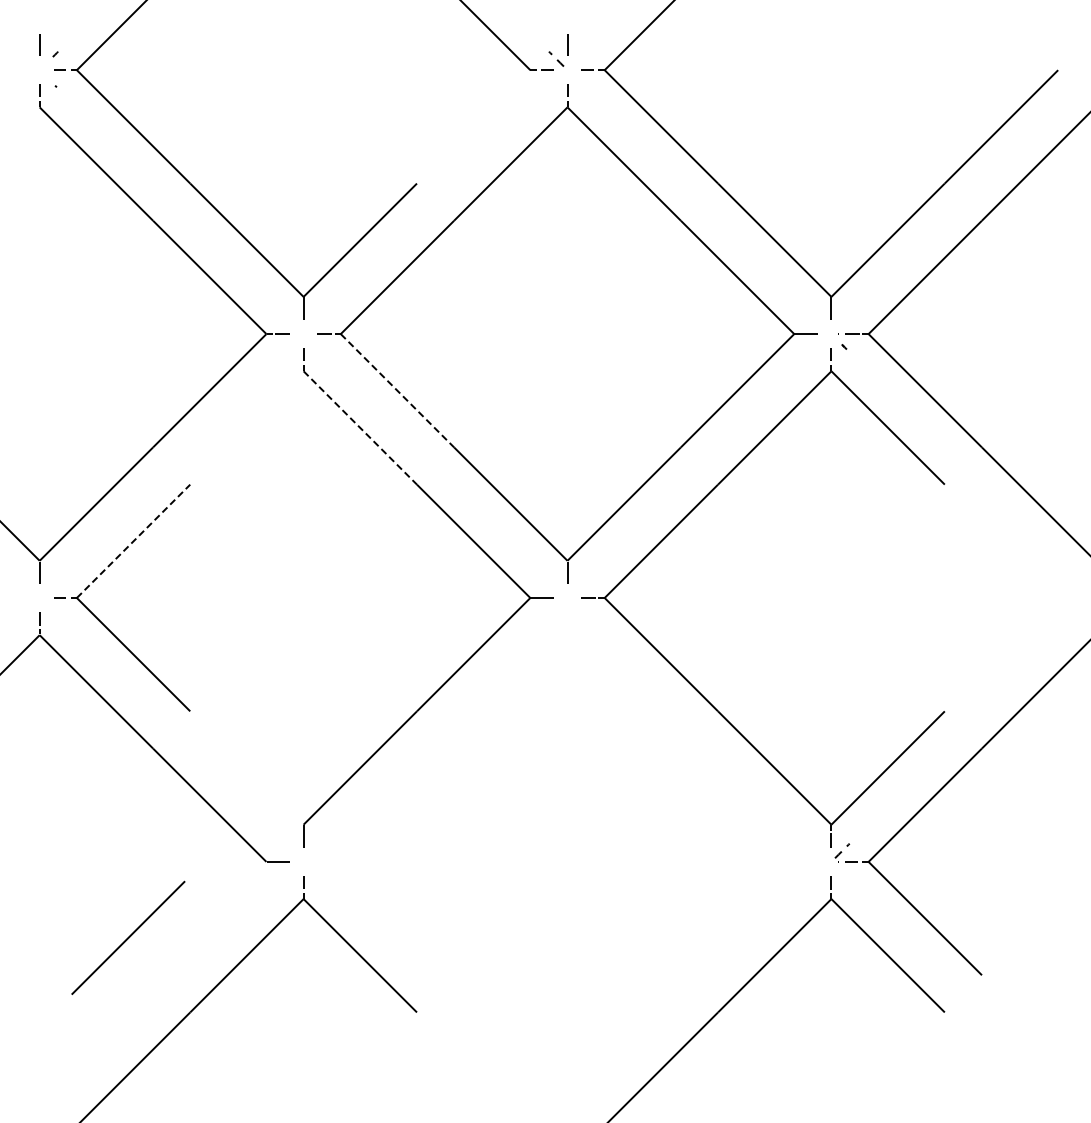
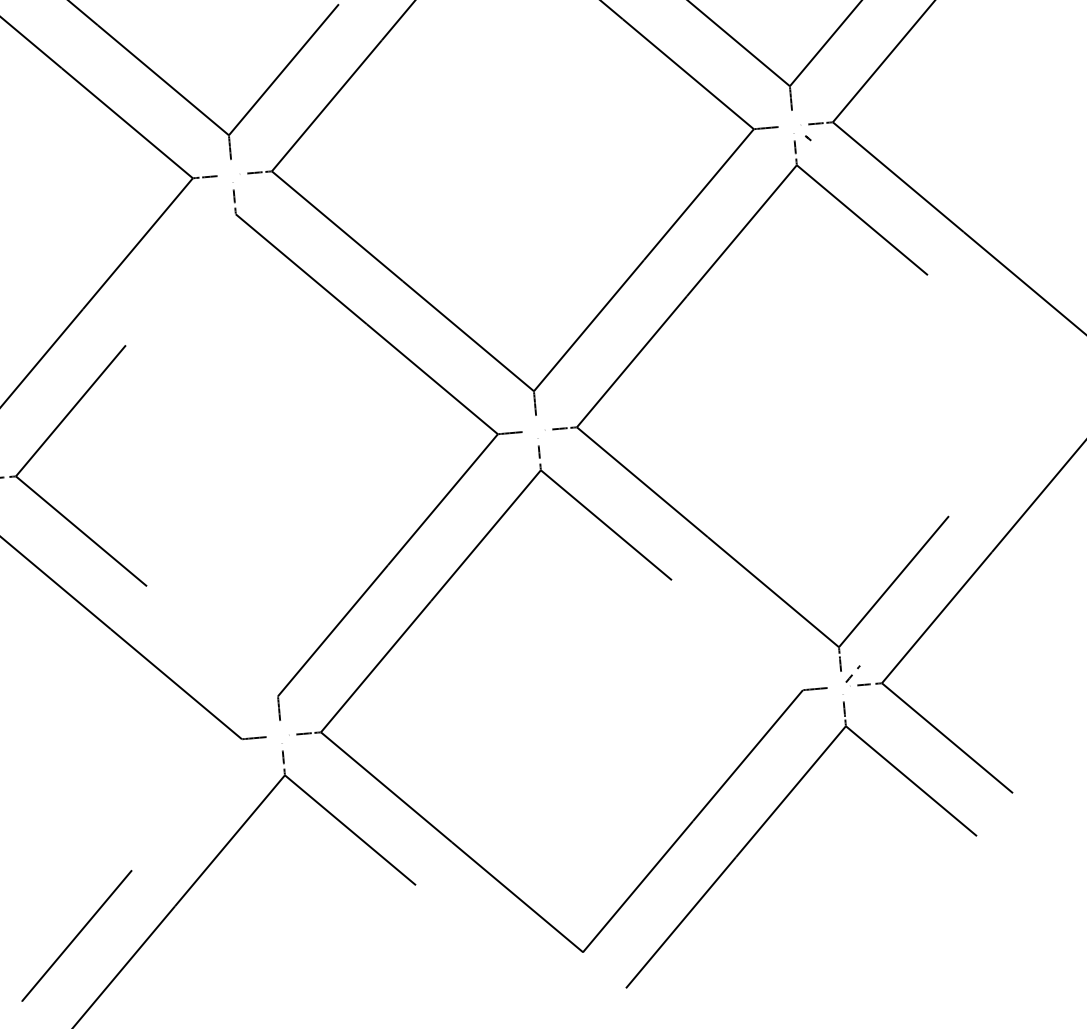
line: (397, 391) -> (337, 227), dashed -> solid
line: (360, 428) -> (301, 269), dashed -> solid
line: (133, 540) -> (70, 410), dashed -> solid
part: (460, 743) -> (437, 595), added
line: (128, 937) -> (77, 935), moved

